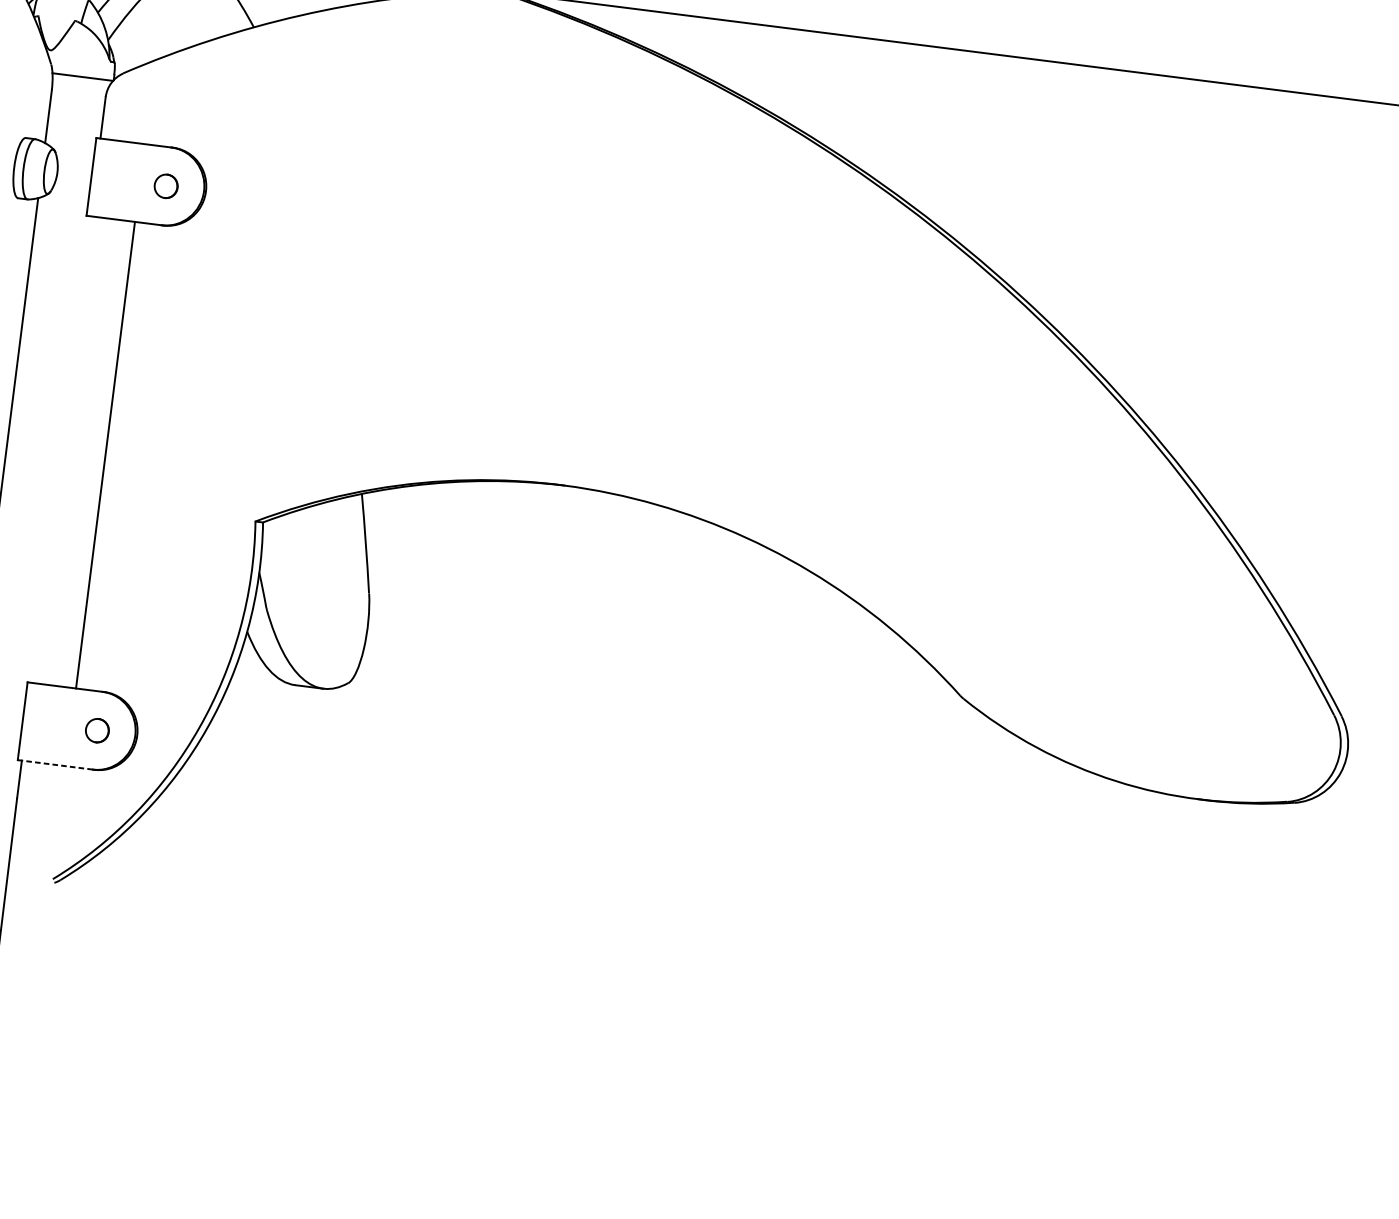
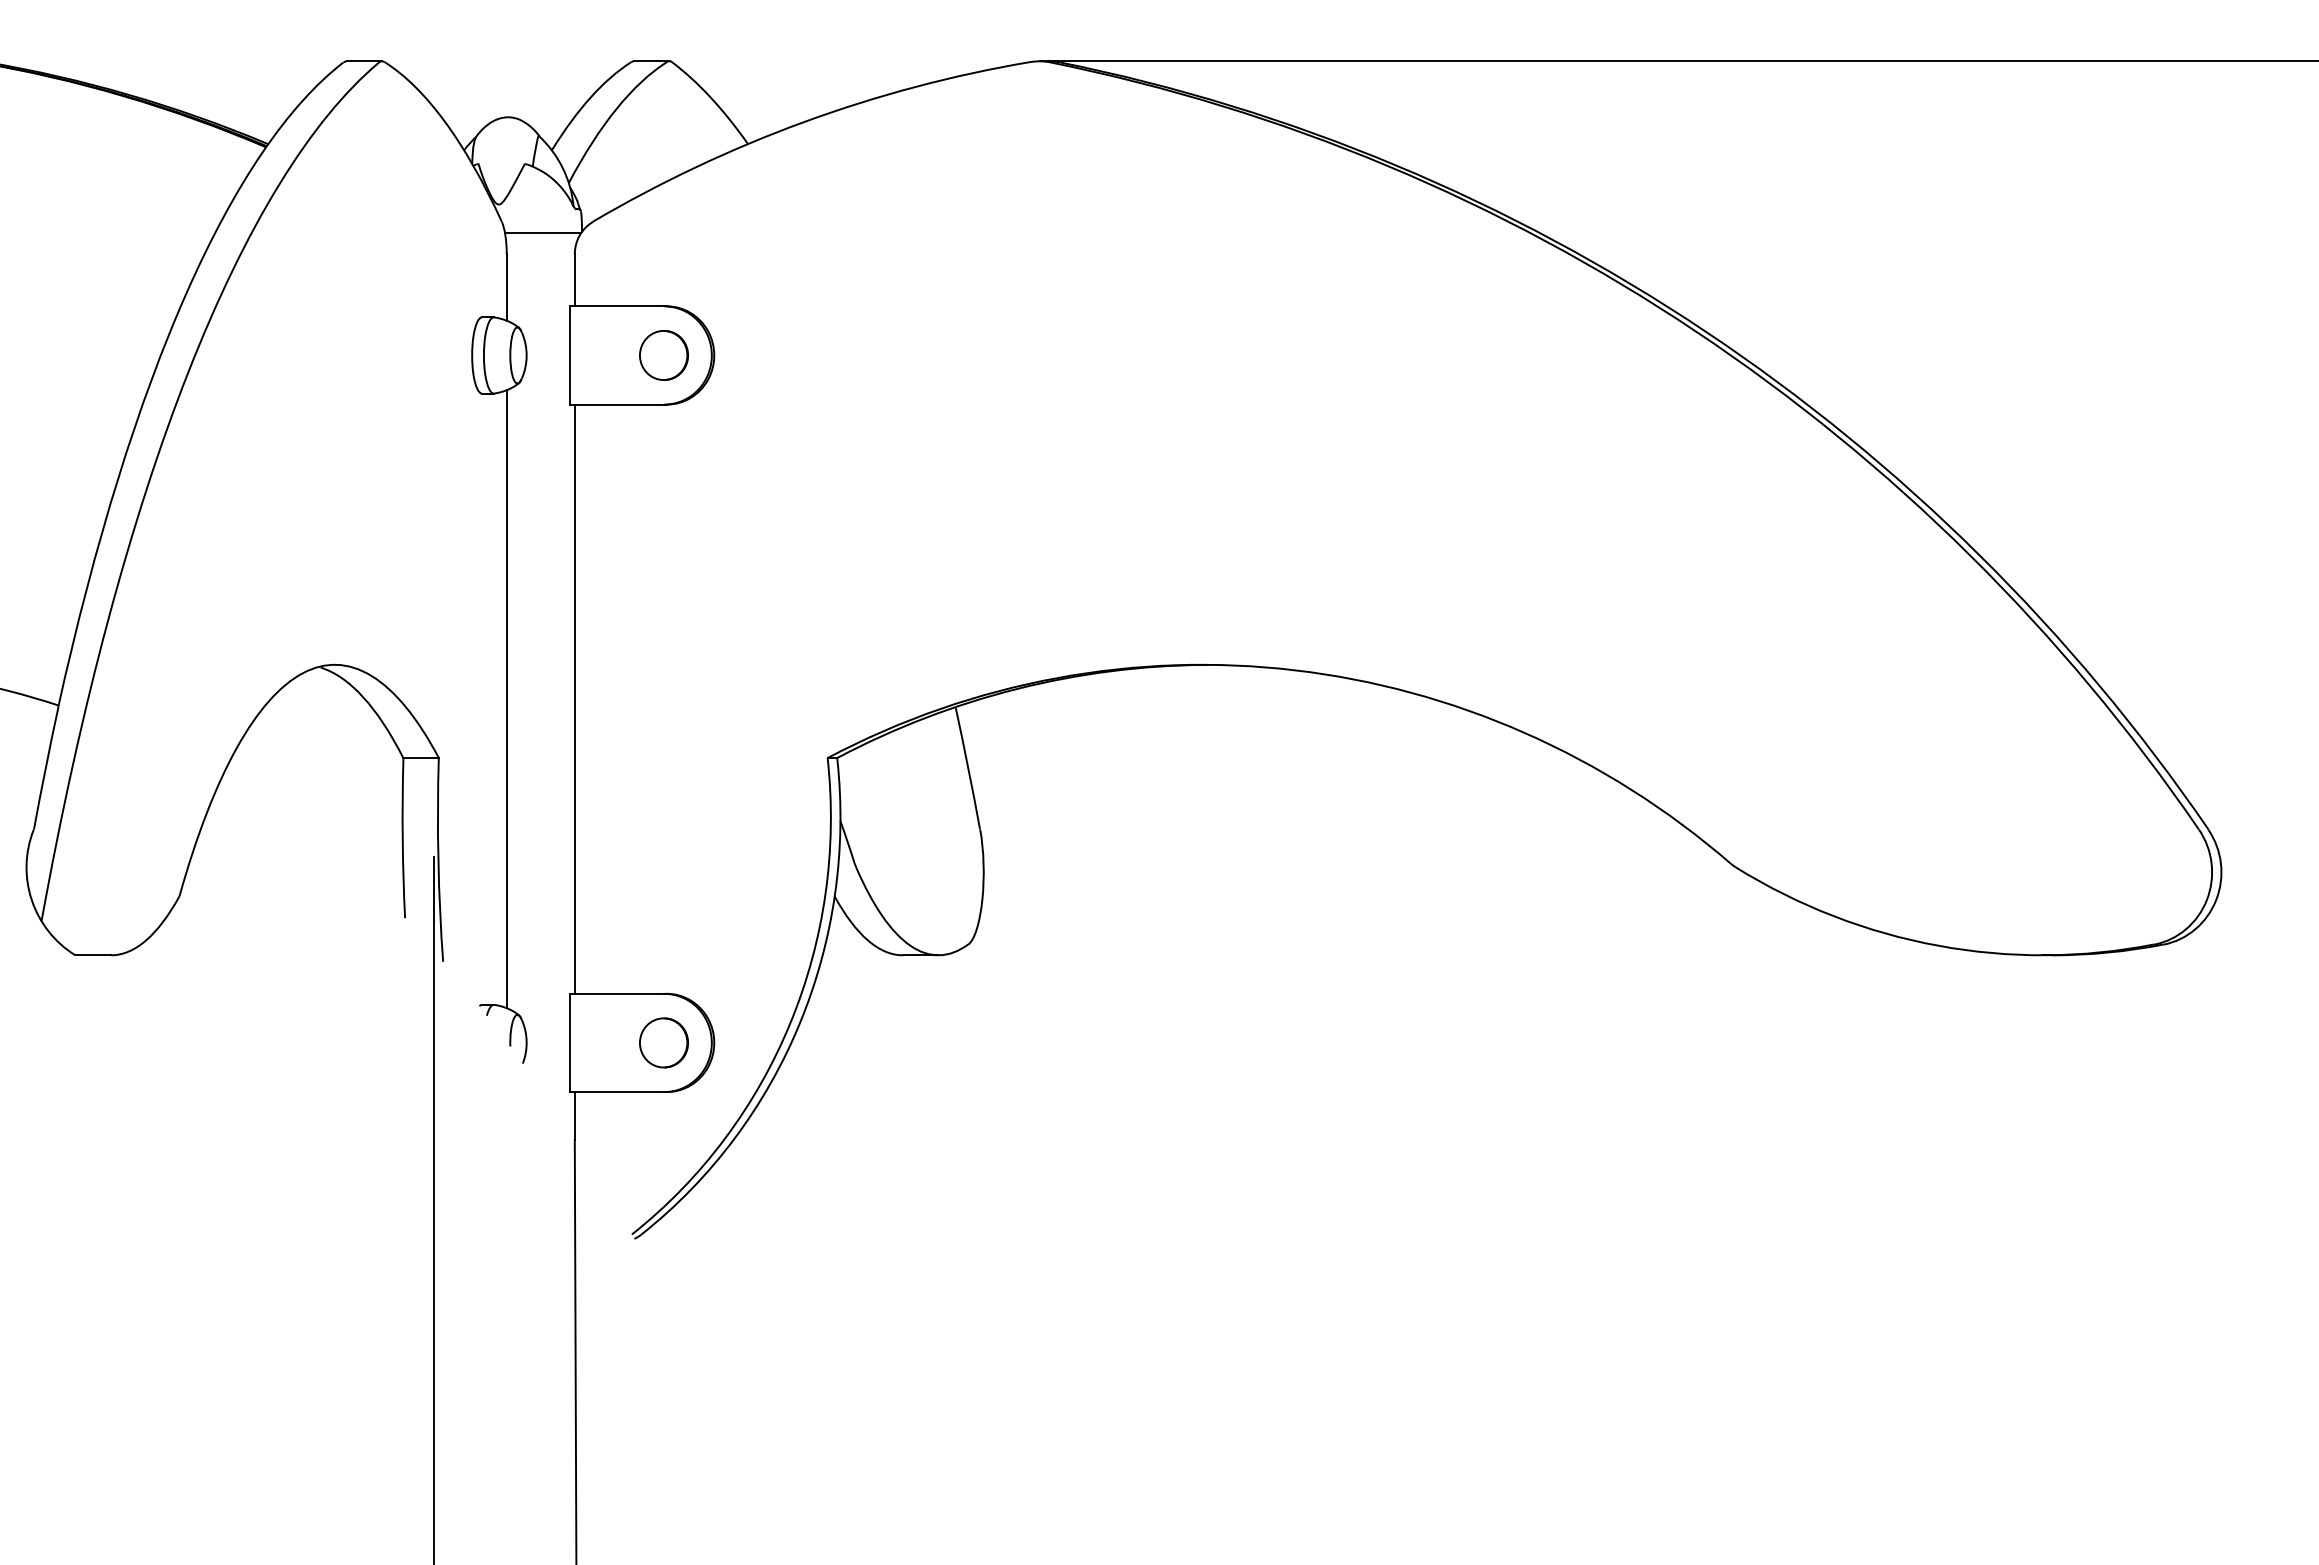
part: (165, 186) -> (663, 355), size x1.67
line: (105, 454) -> (574, 698), moved
part: (97, 730) -> (663, 1042), size x1.67
line: (54, 765) -> (616, 1092), dashed -> solid

